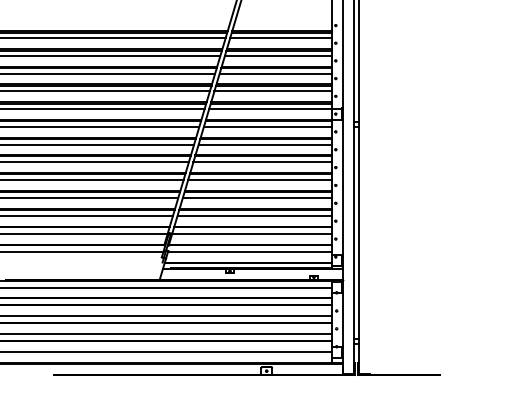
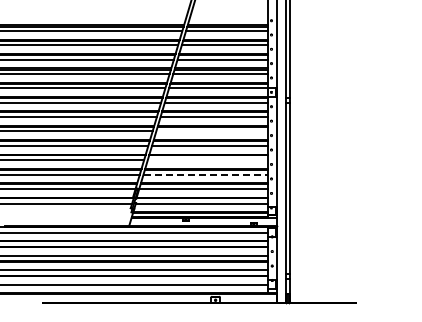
line: (262, 162) -> (212, 131), removed
line: (256, 198) -> (207, 160), removed
line: (255, 215) -> (206, 174), solid -> dashed

